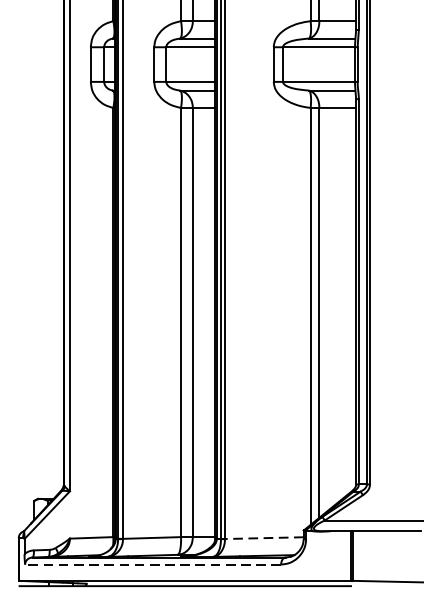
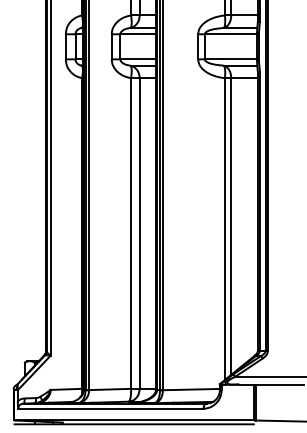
line: (263, 538) -> (190, 389), dashed -> solid
line: (152, 564) -> (110, 408), dashed -> solid

